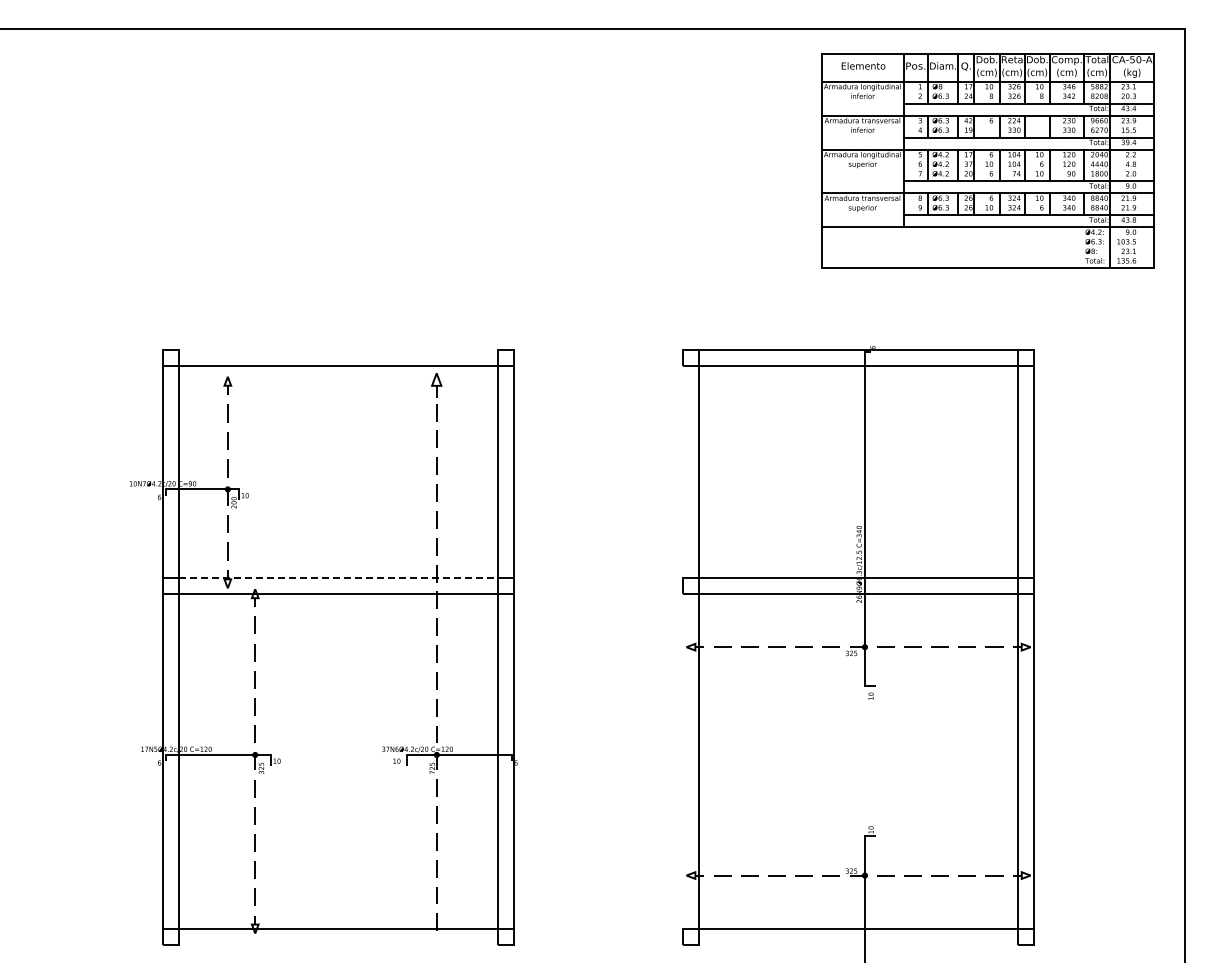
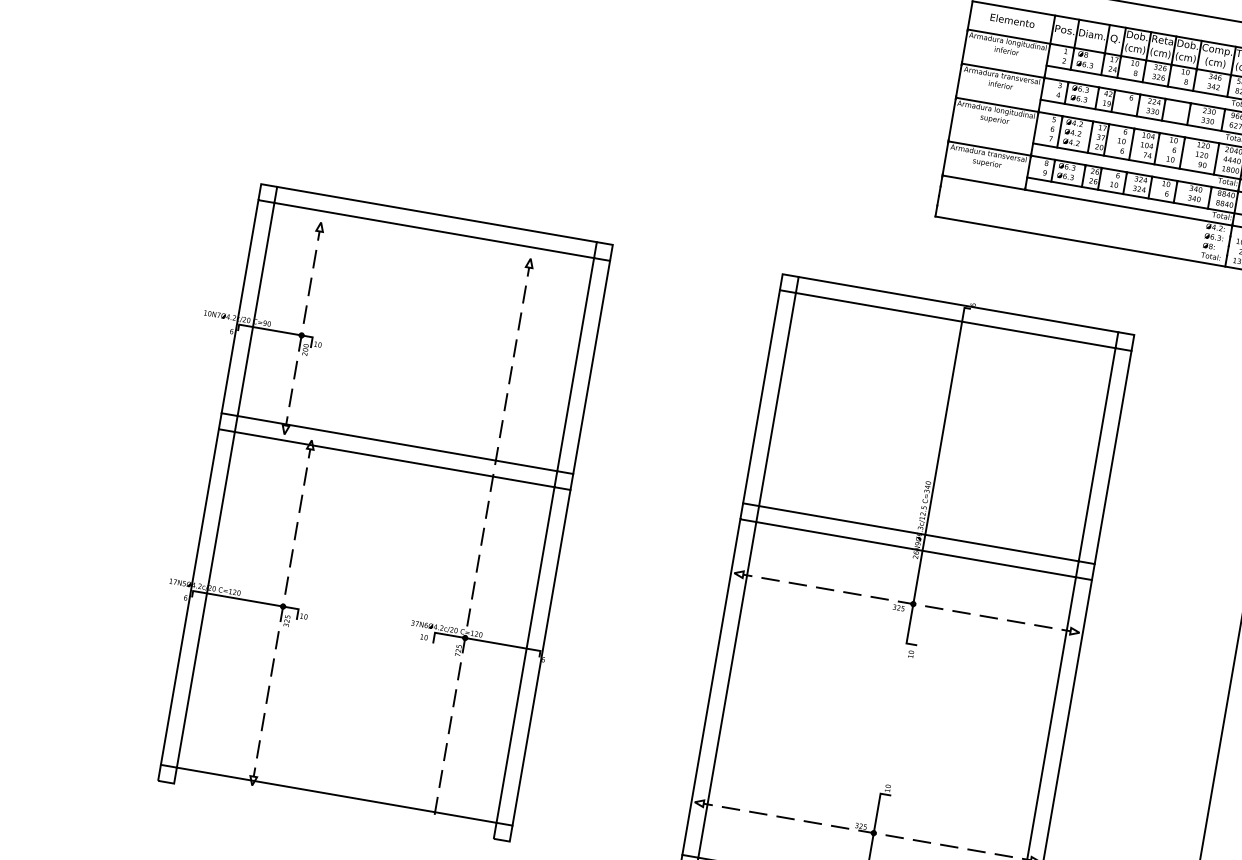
line: (338, 349) -> (436, 214), added
part: (436, 385) -> (528, 267), size x0.71
line: (683, 471) -> (761, 396), added
line: (339, 578) -> (398, 444), dashed -> solid
line: (683, 761) -> (711, 687), added

